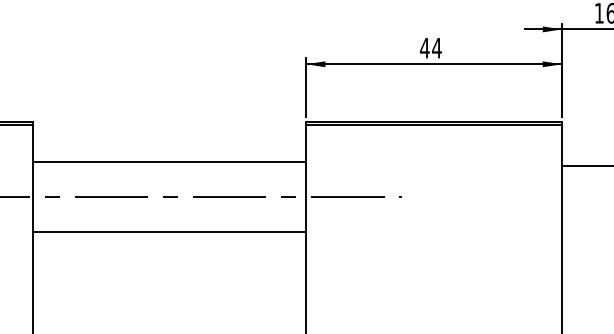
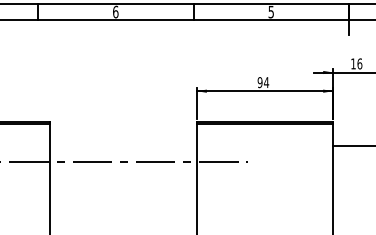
text: (423, 48) -> (259, 82), 44 -> 94
line: (169, 162) -> (123, 143), removed
line: (169, 231) -> (123, 180), removed

